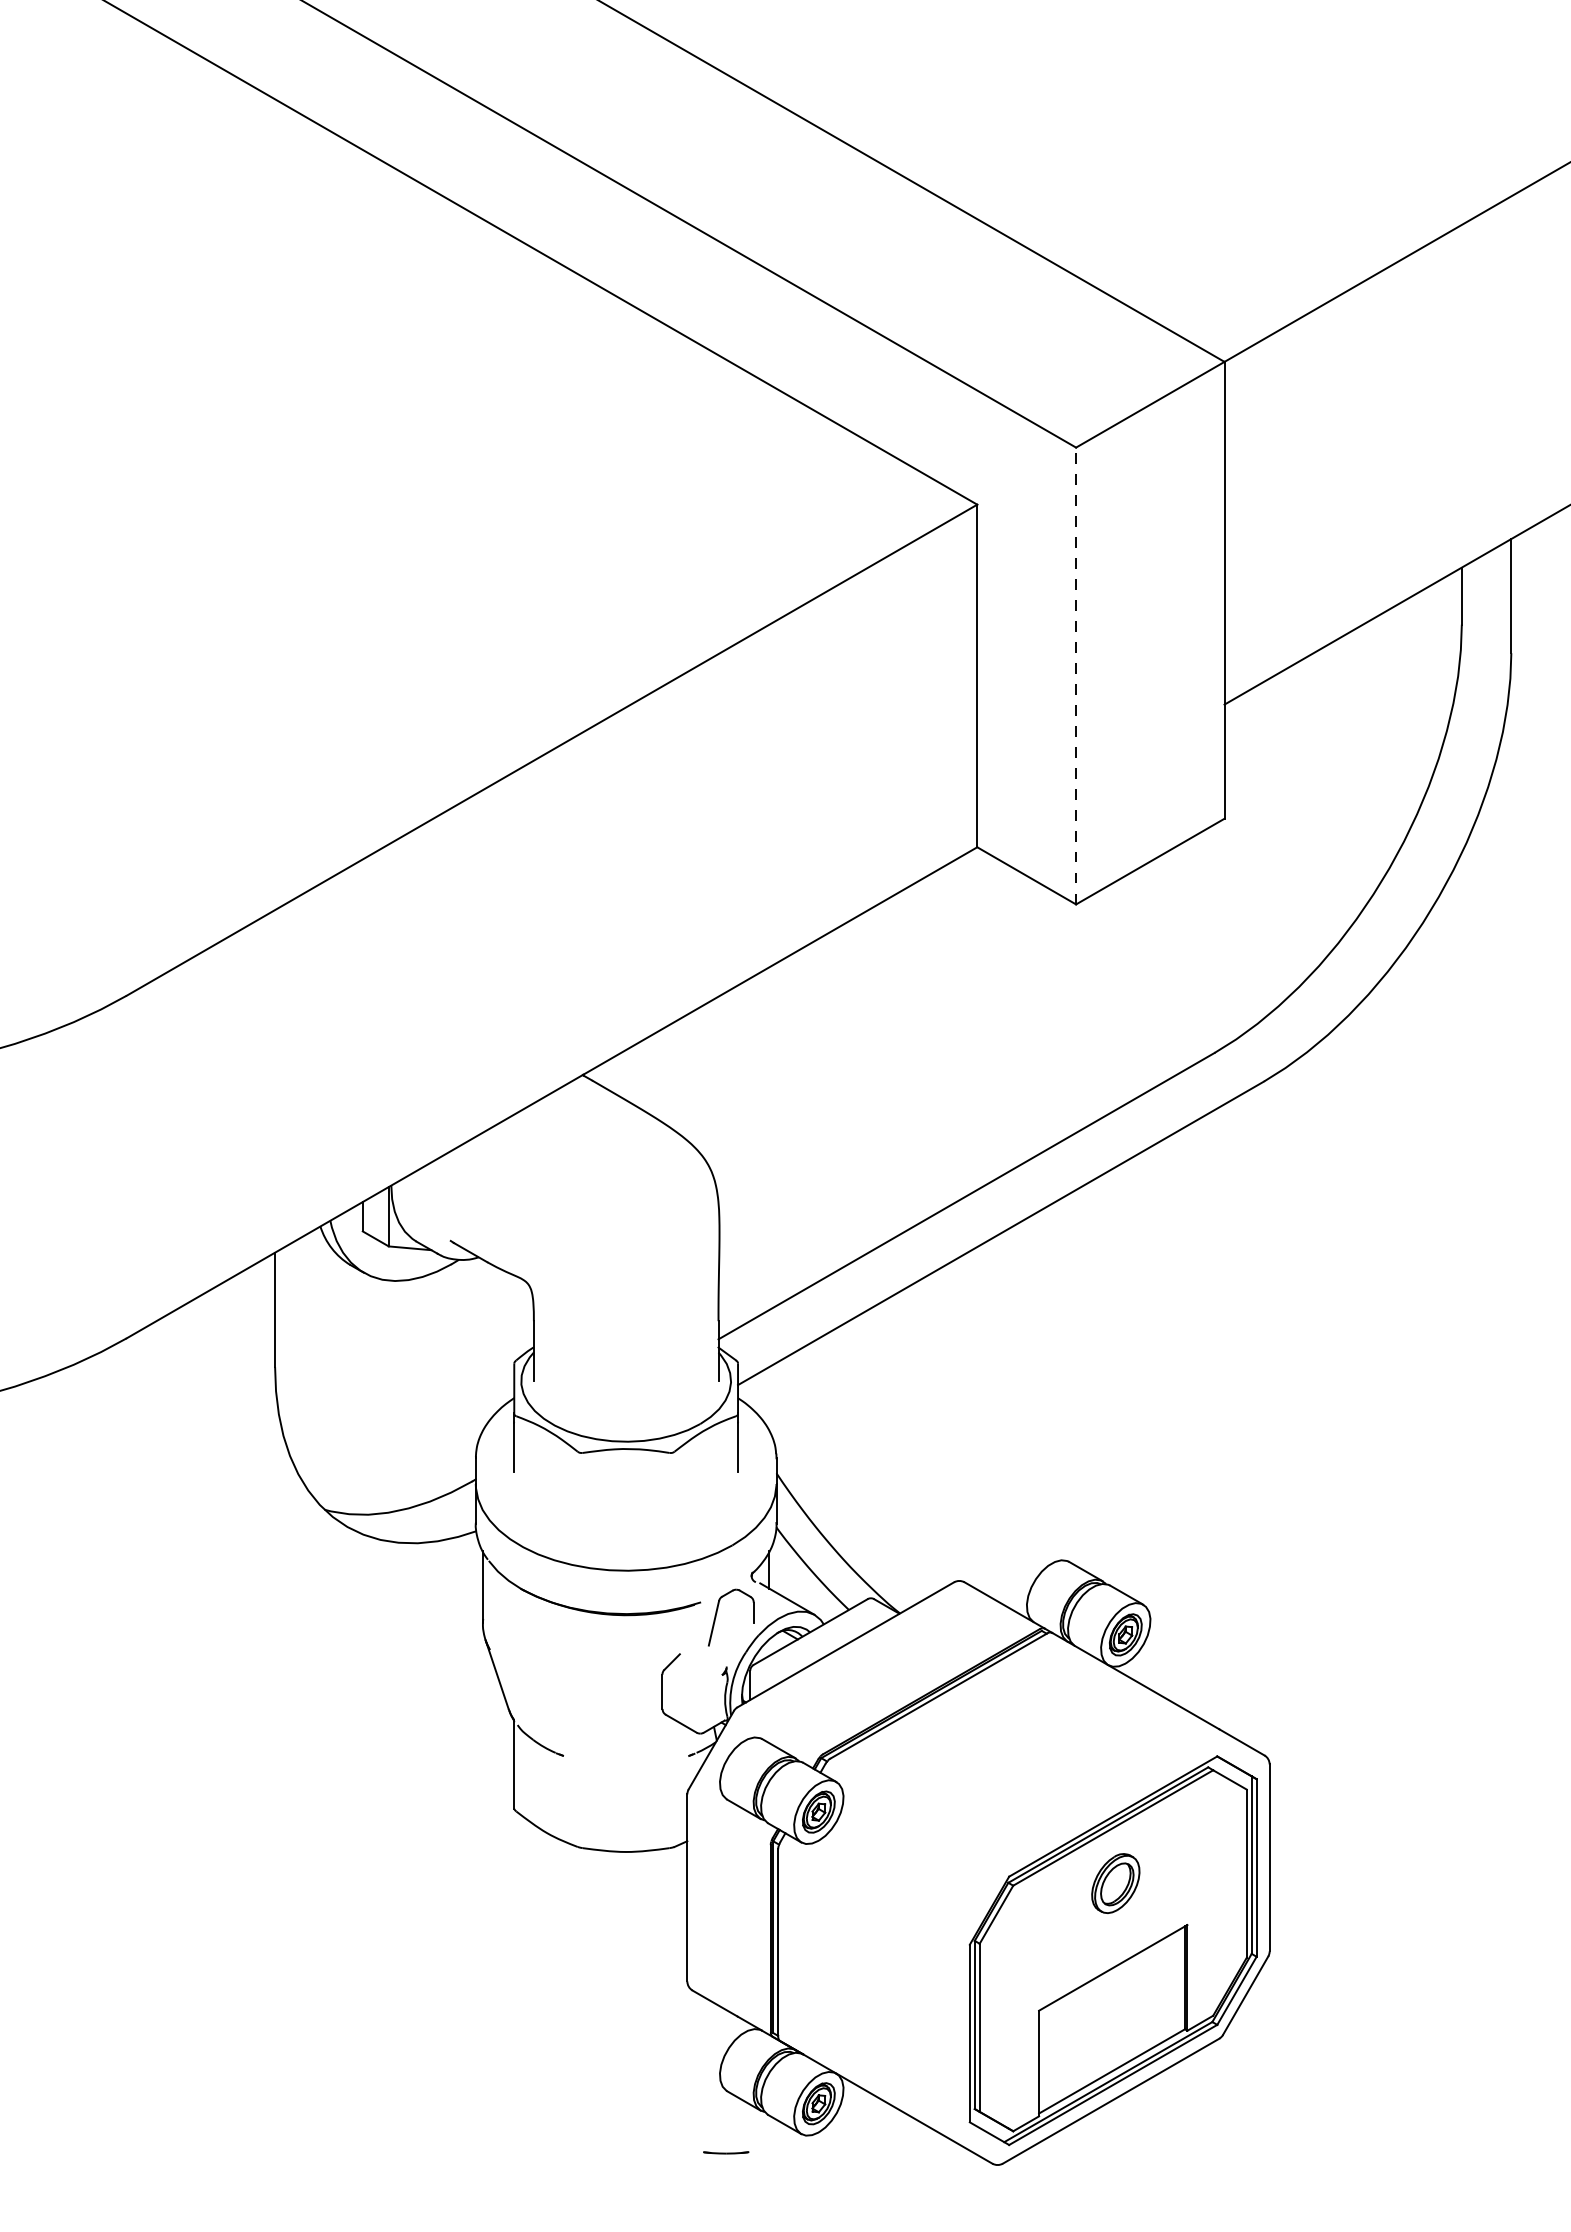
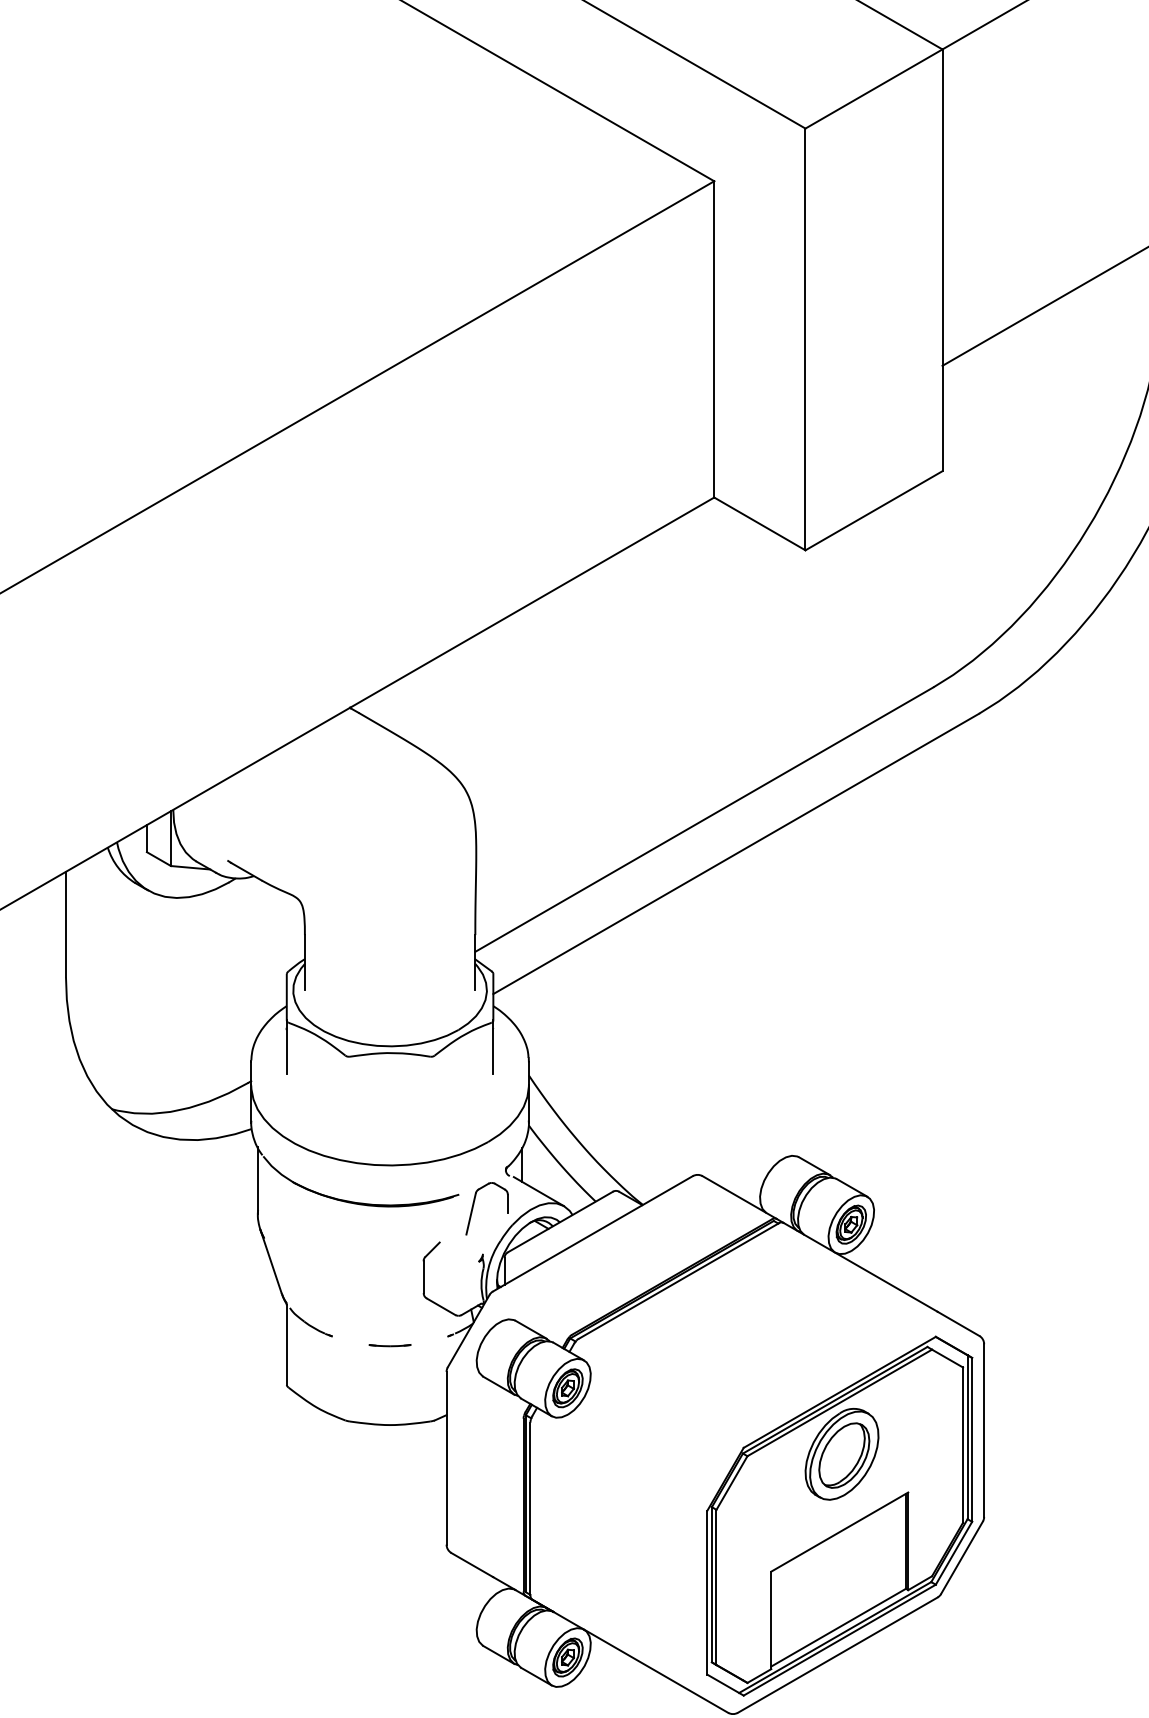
line: (1076, 675) -> (805, 338), dashed -> solid
part: (1115, 1883) -> (841, 1454), size x1.67
line: (726, 2152) -> (390, 1345), moved

